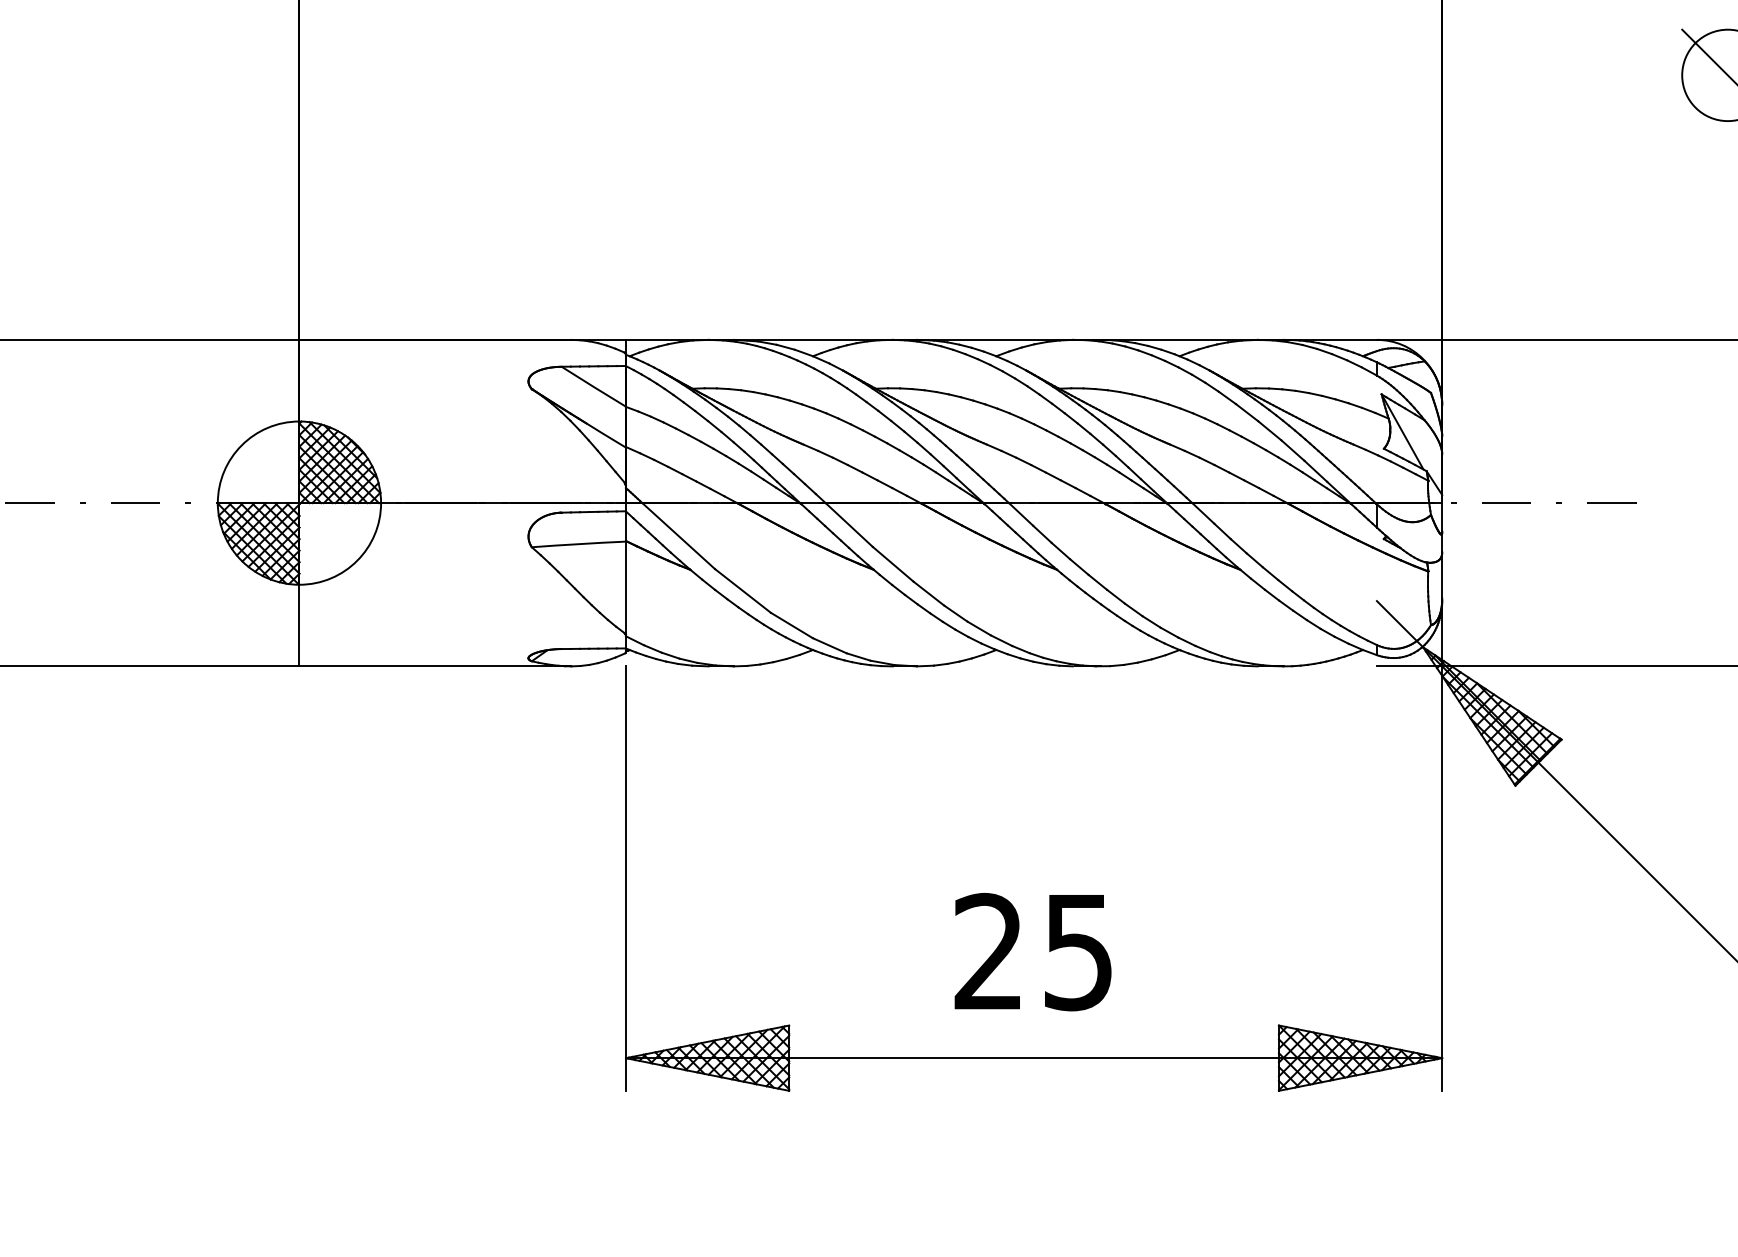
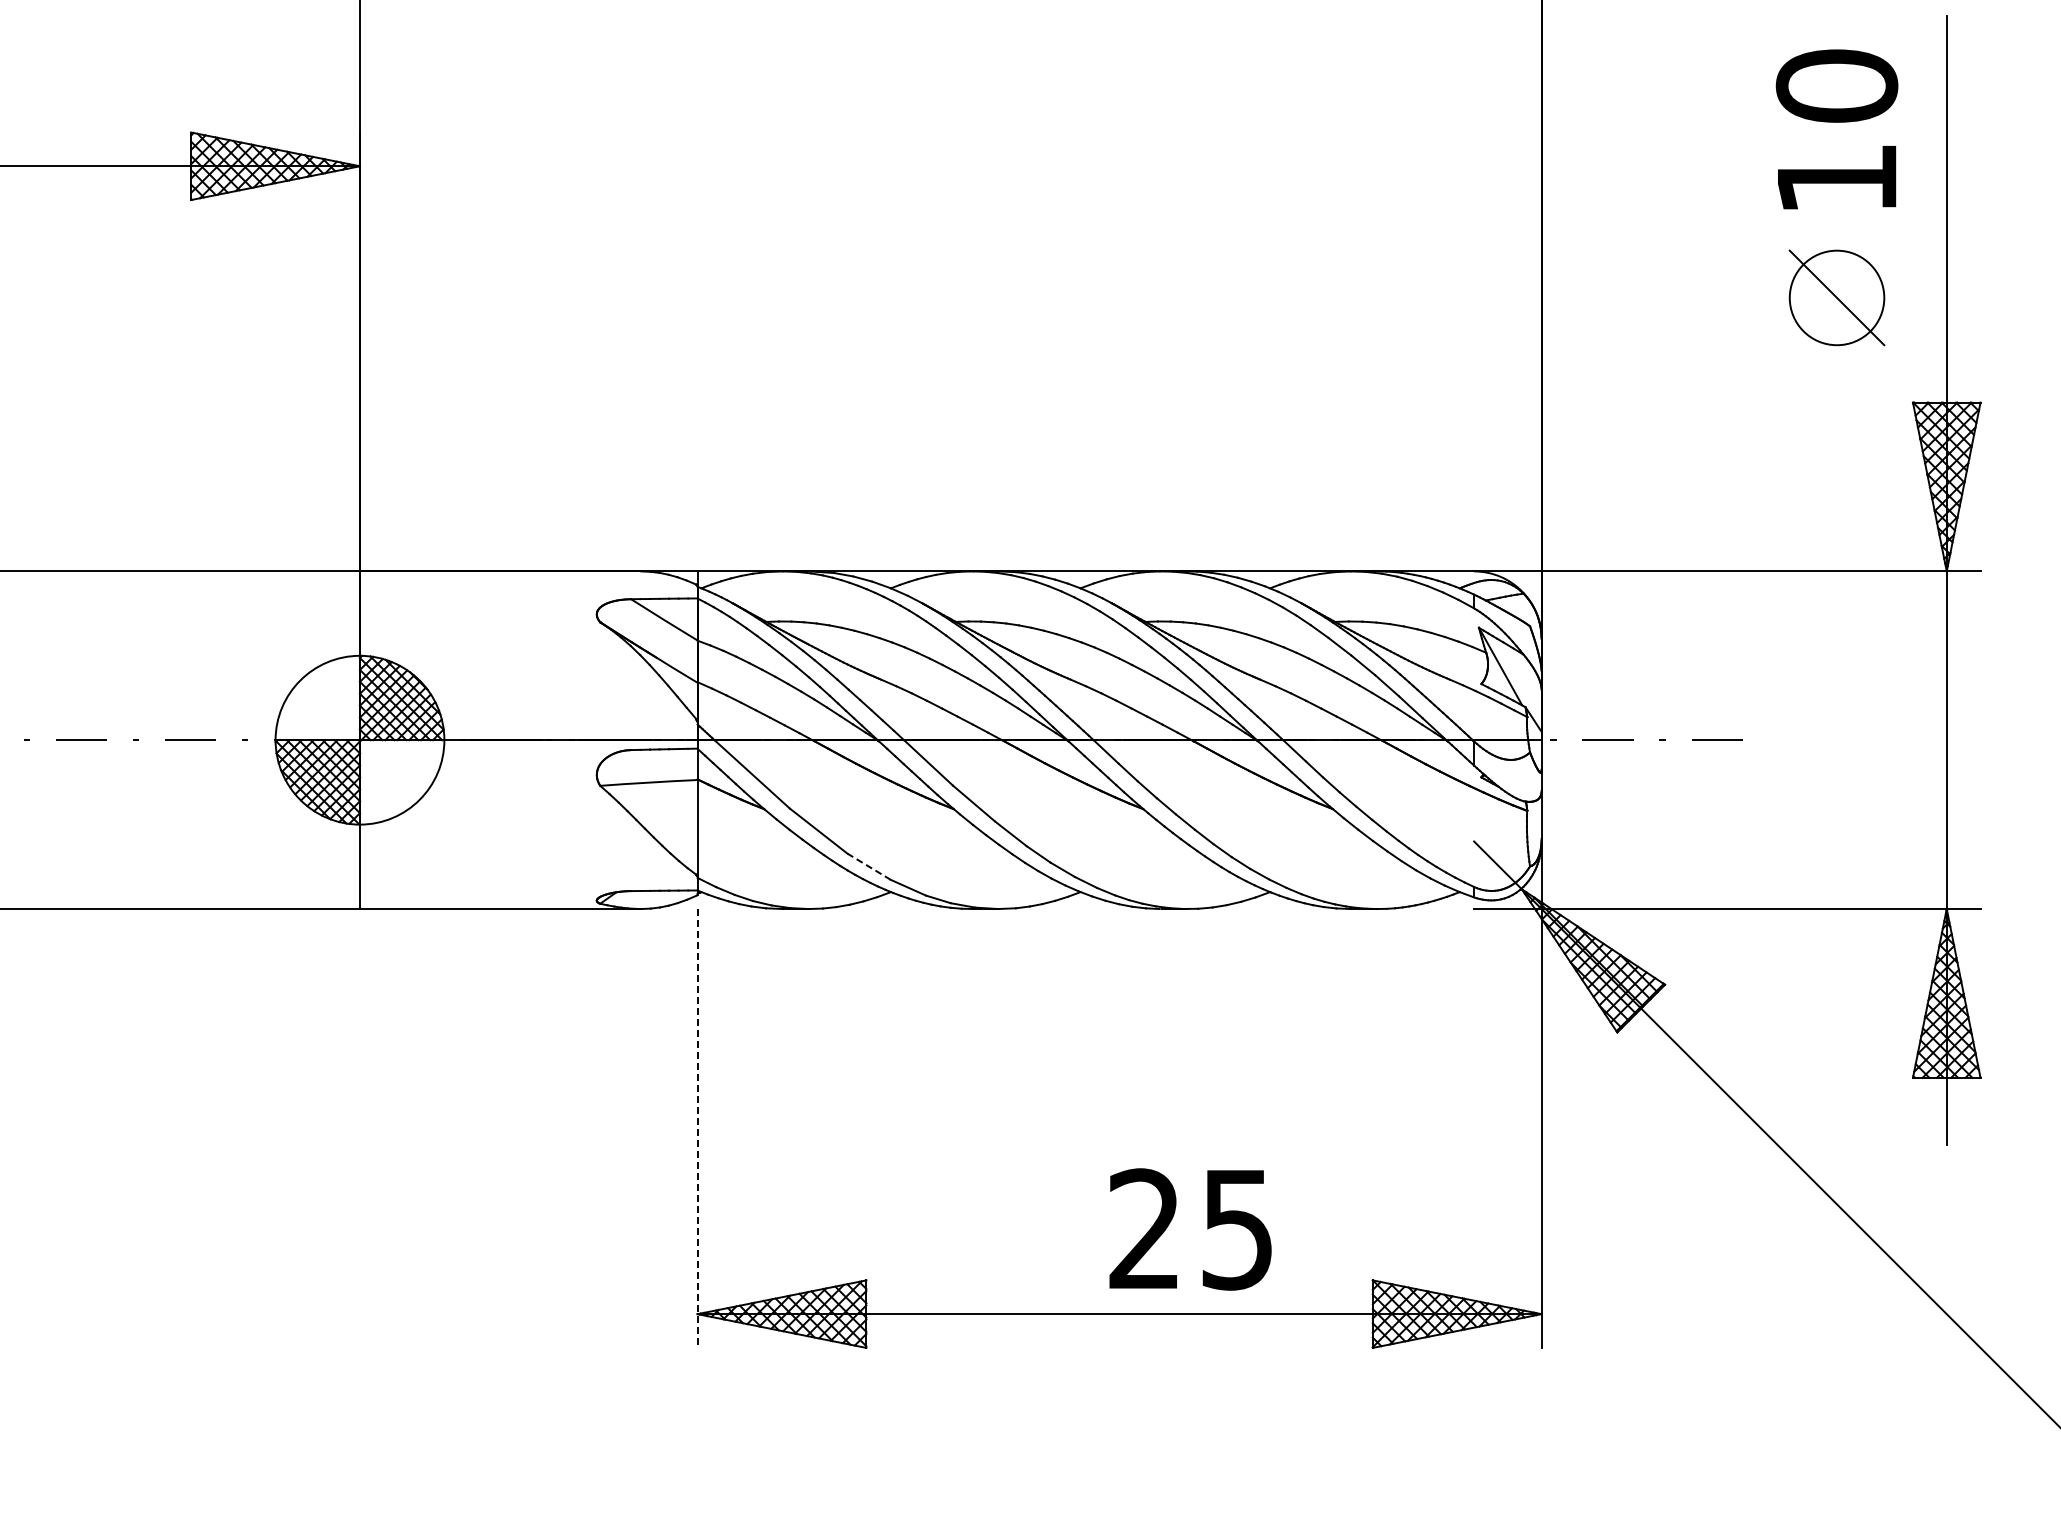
line: (791, 625) -> (868, 866), solid -> dashed
line: (625, 878) -> (697, 1128), solid -> dashed
text: (1033, 952) -> (1190, 1229), moved

